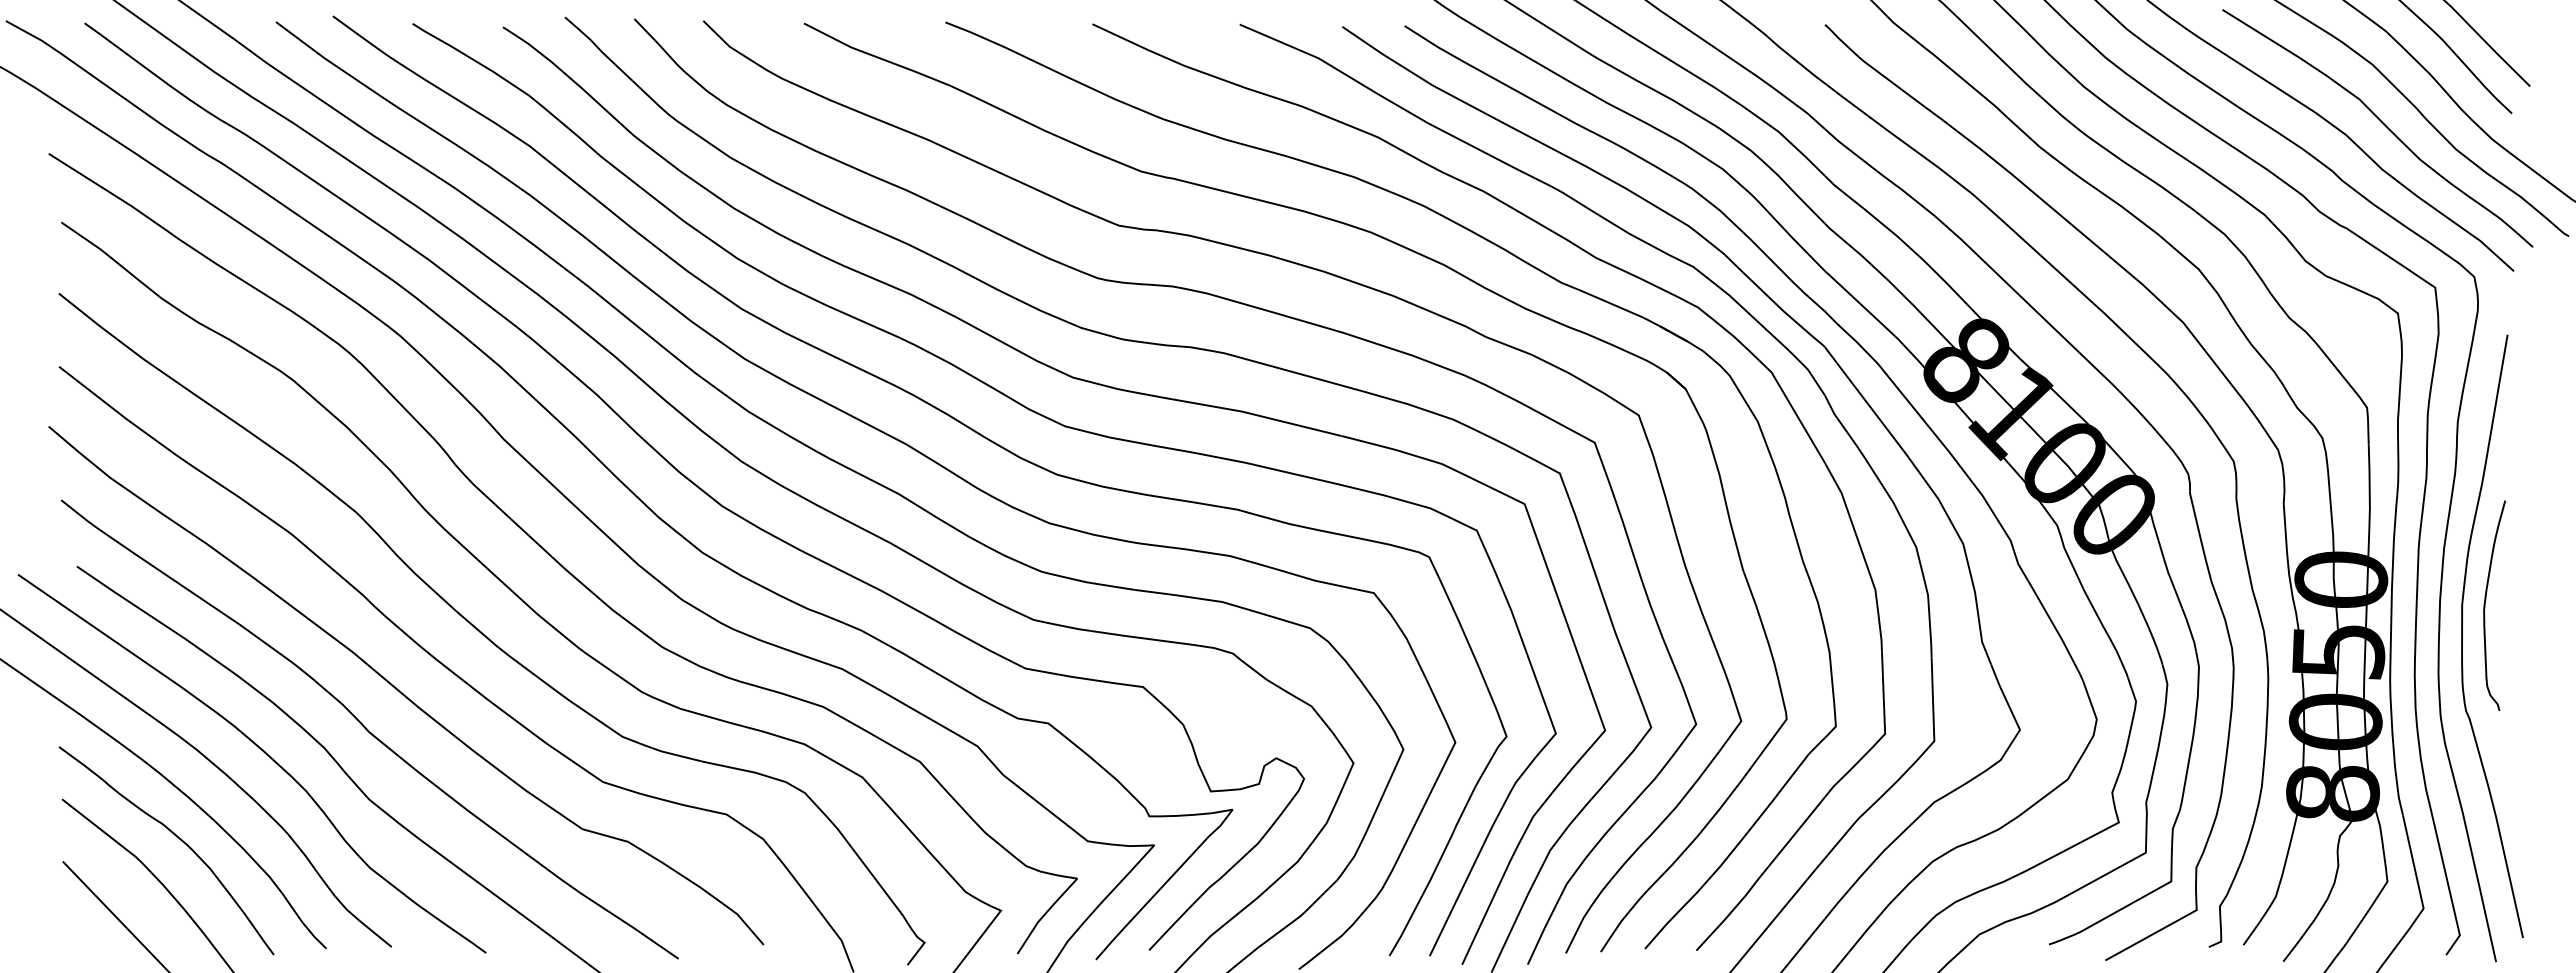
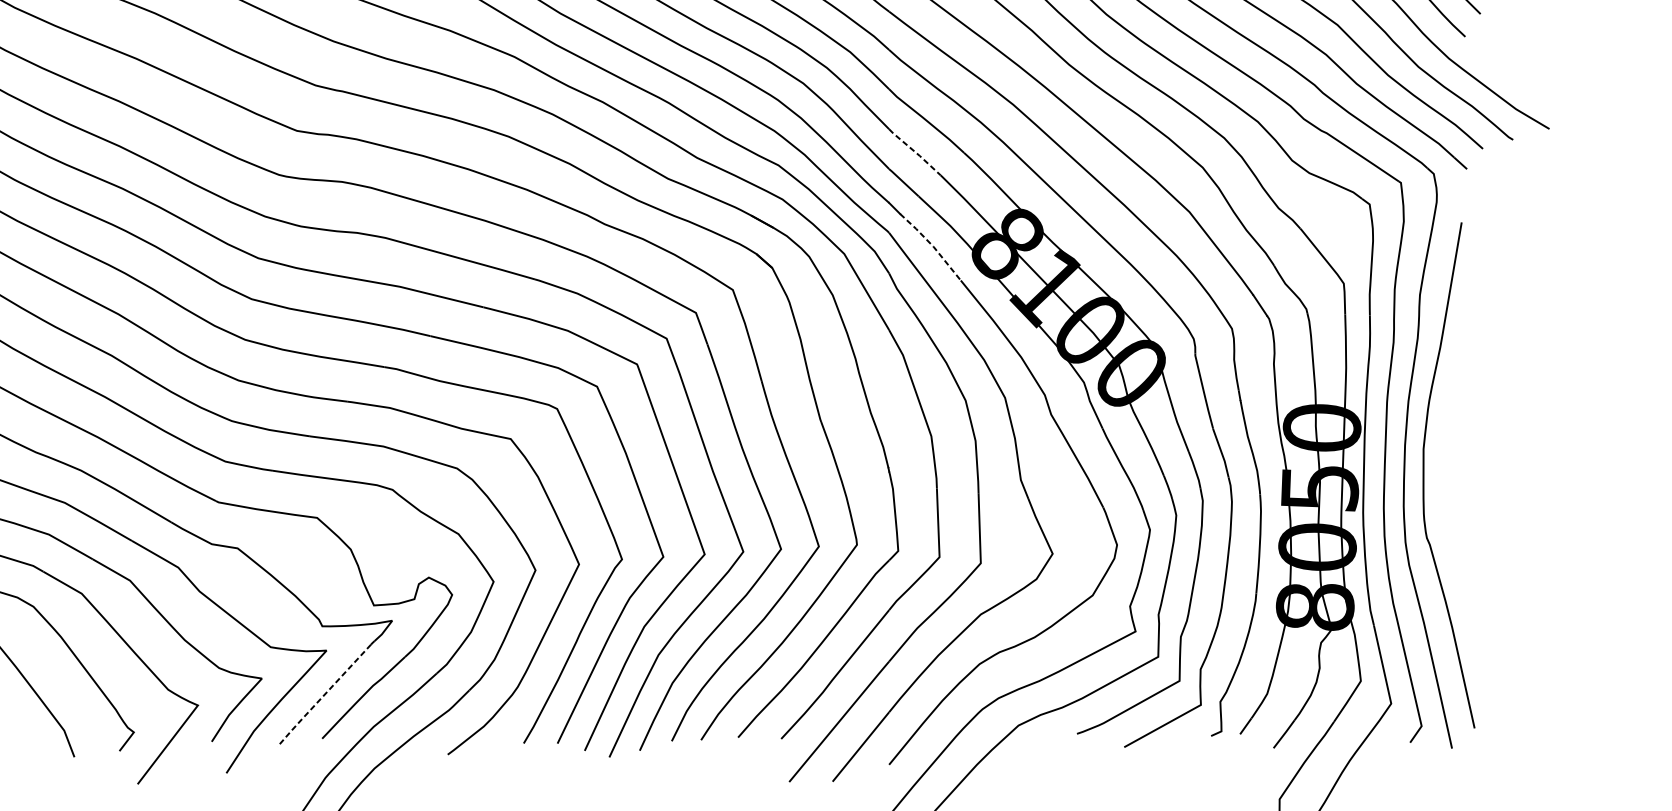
line: (1856, 251) -> (915, 152), solid -> dashed
line: (1876, 362) -> (932, 245), solid -> dashed
curve: (2485, 605) -> (1443, 449), removed
line: (1149, 900) -> (322, 696), solid -> dashed

